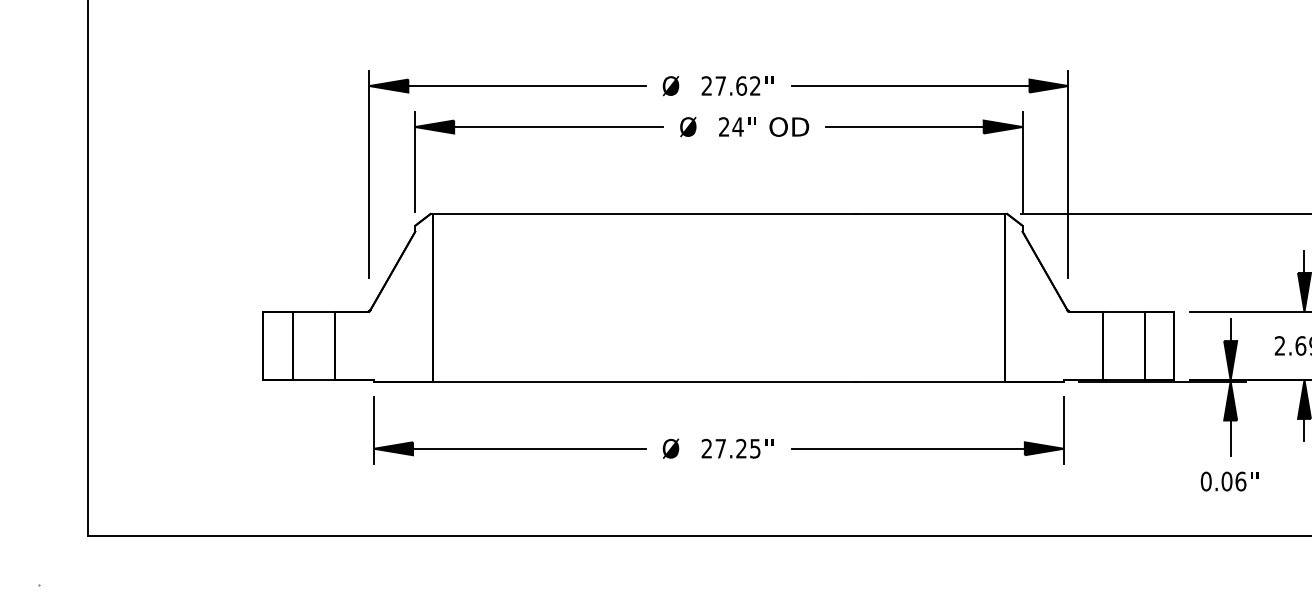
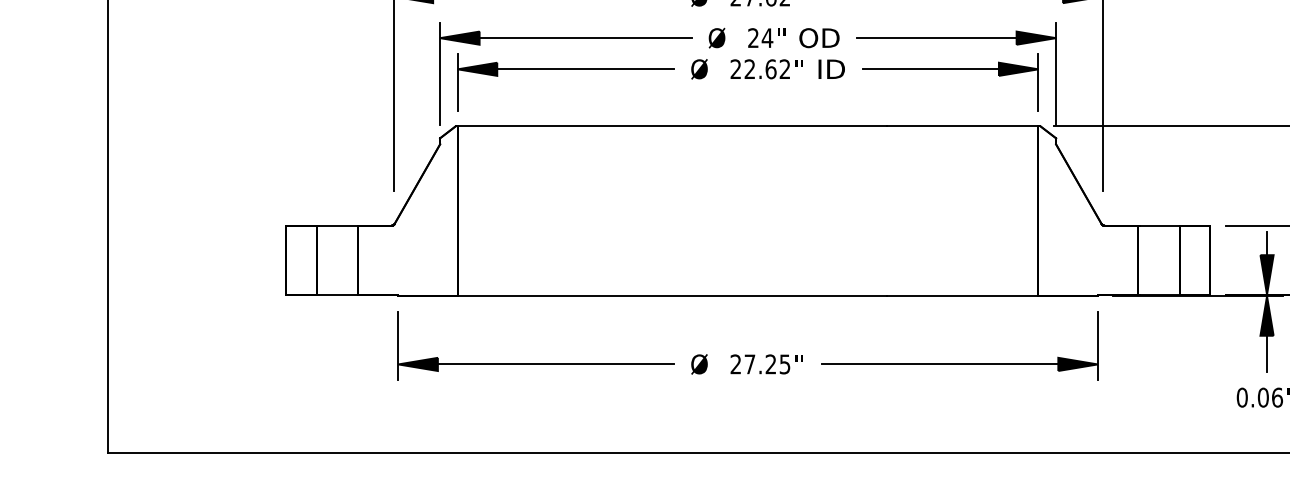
part: (718, 170) -> (747, 82), added

